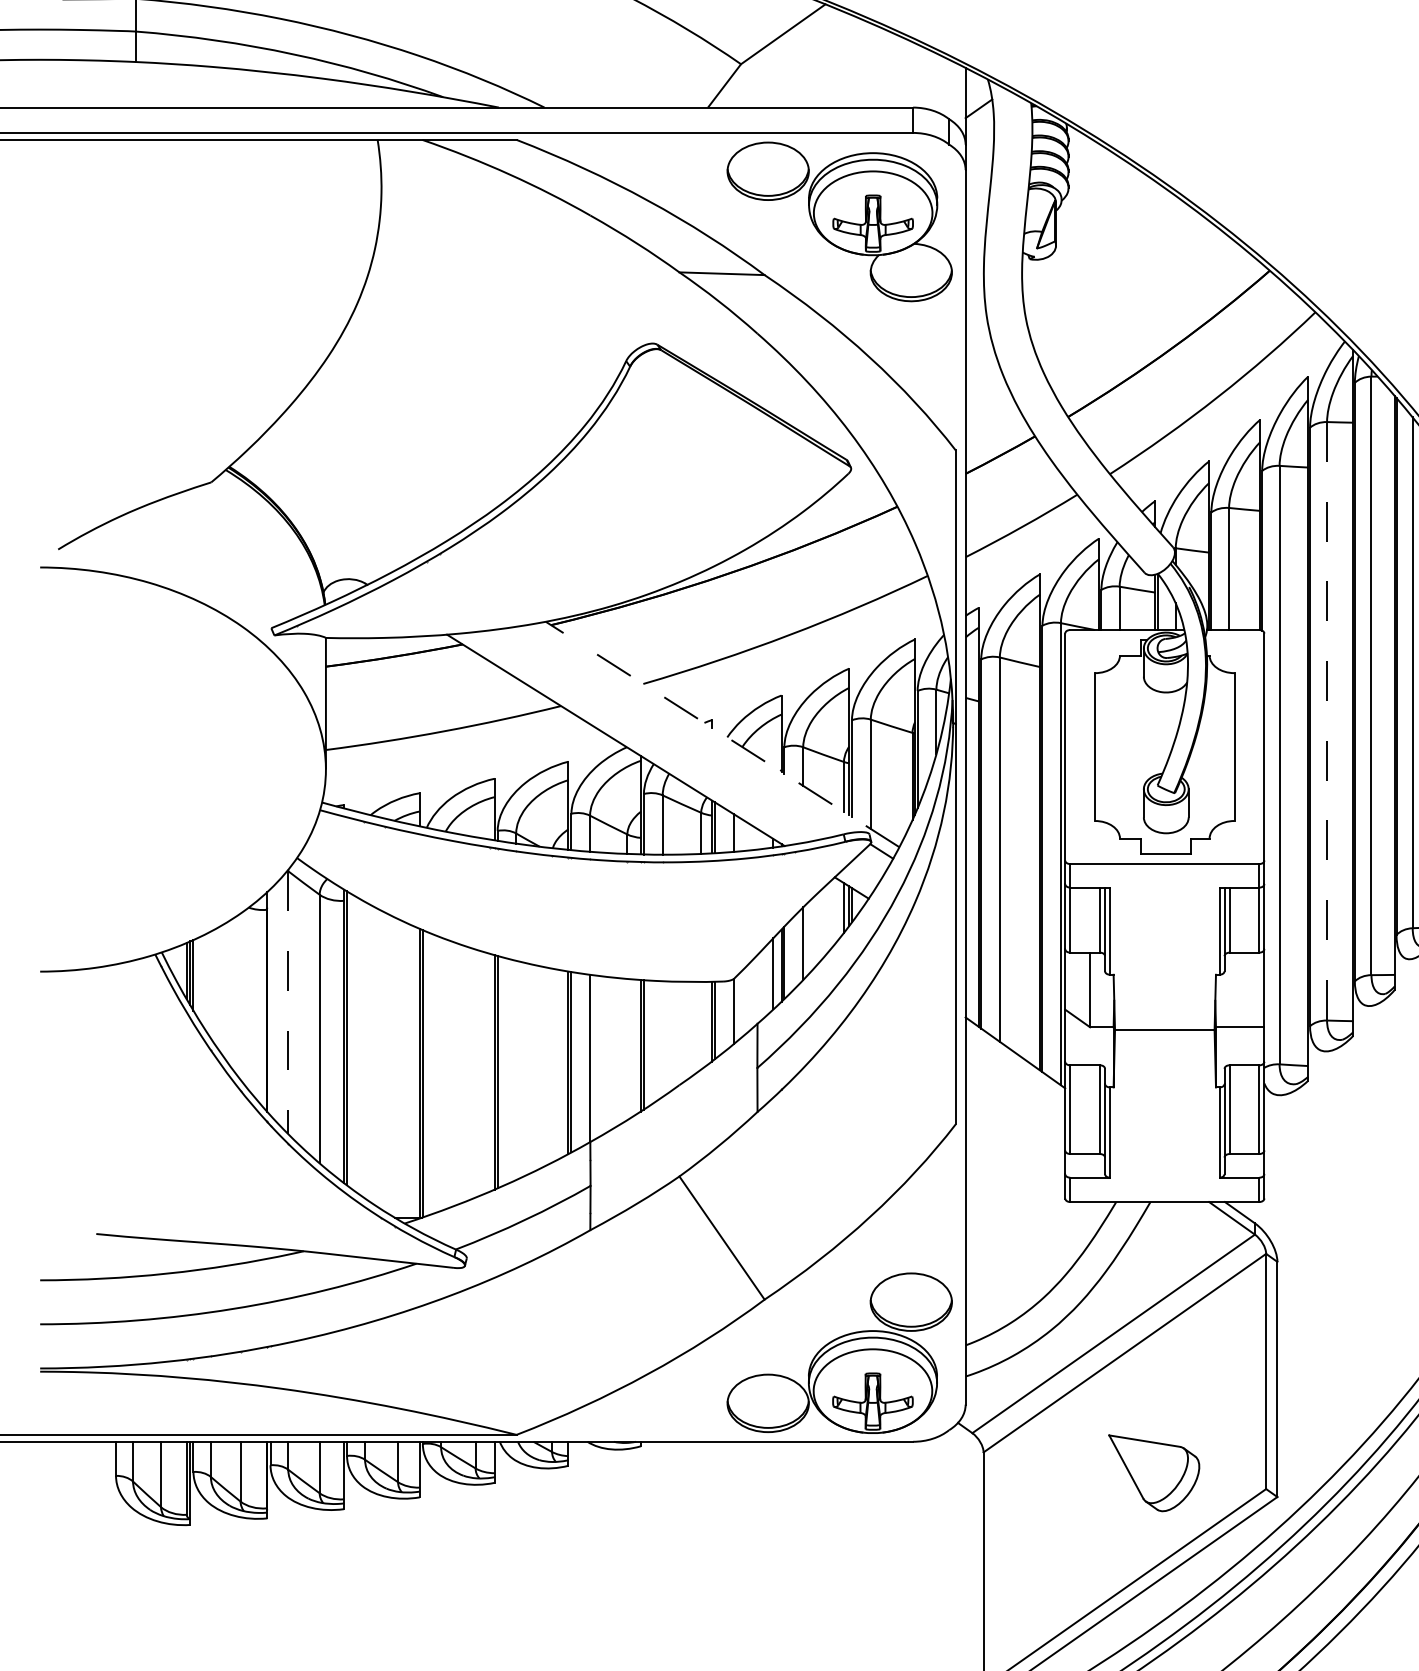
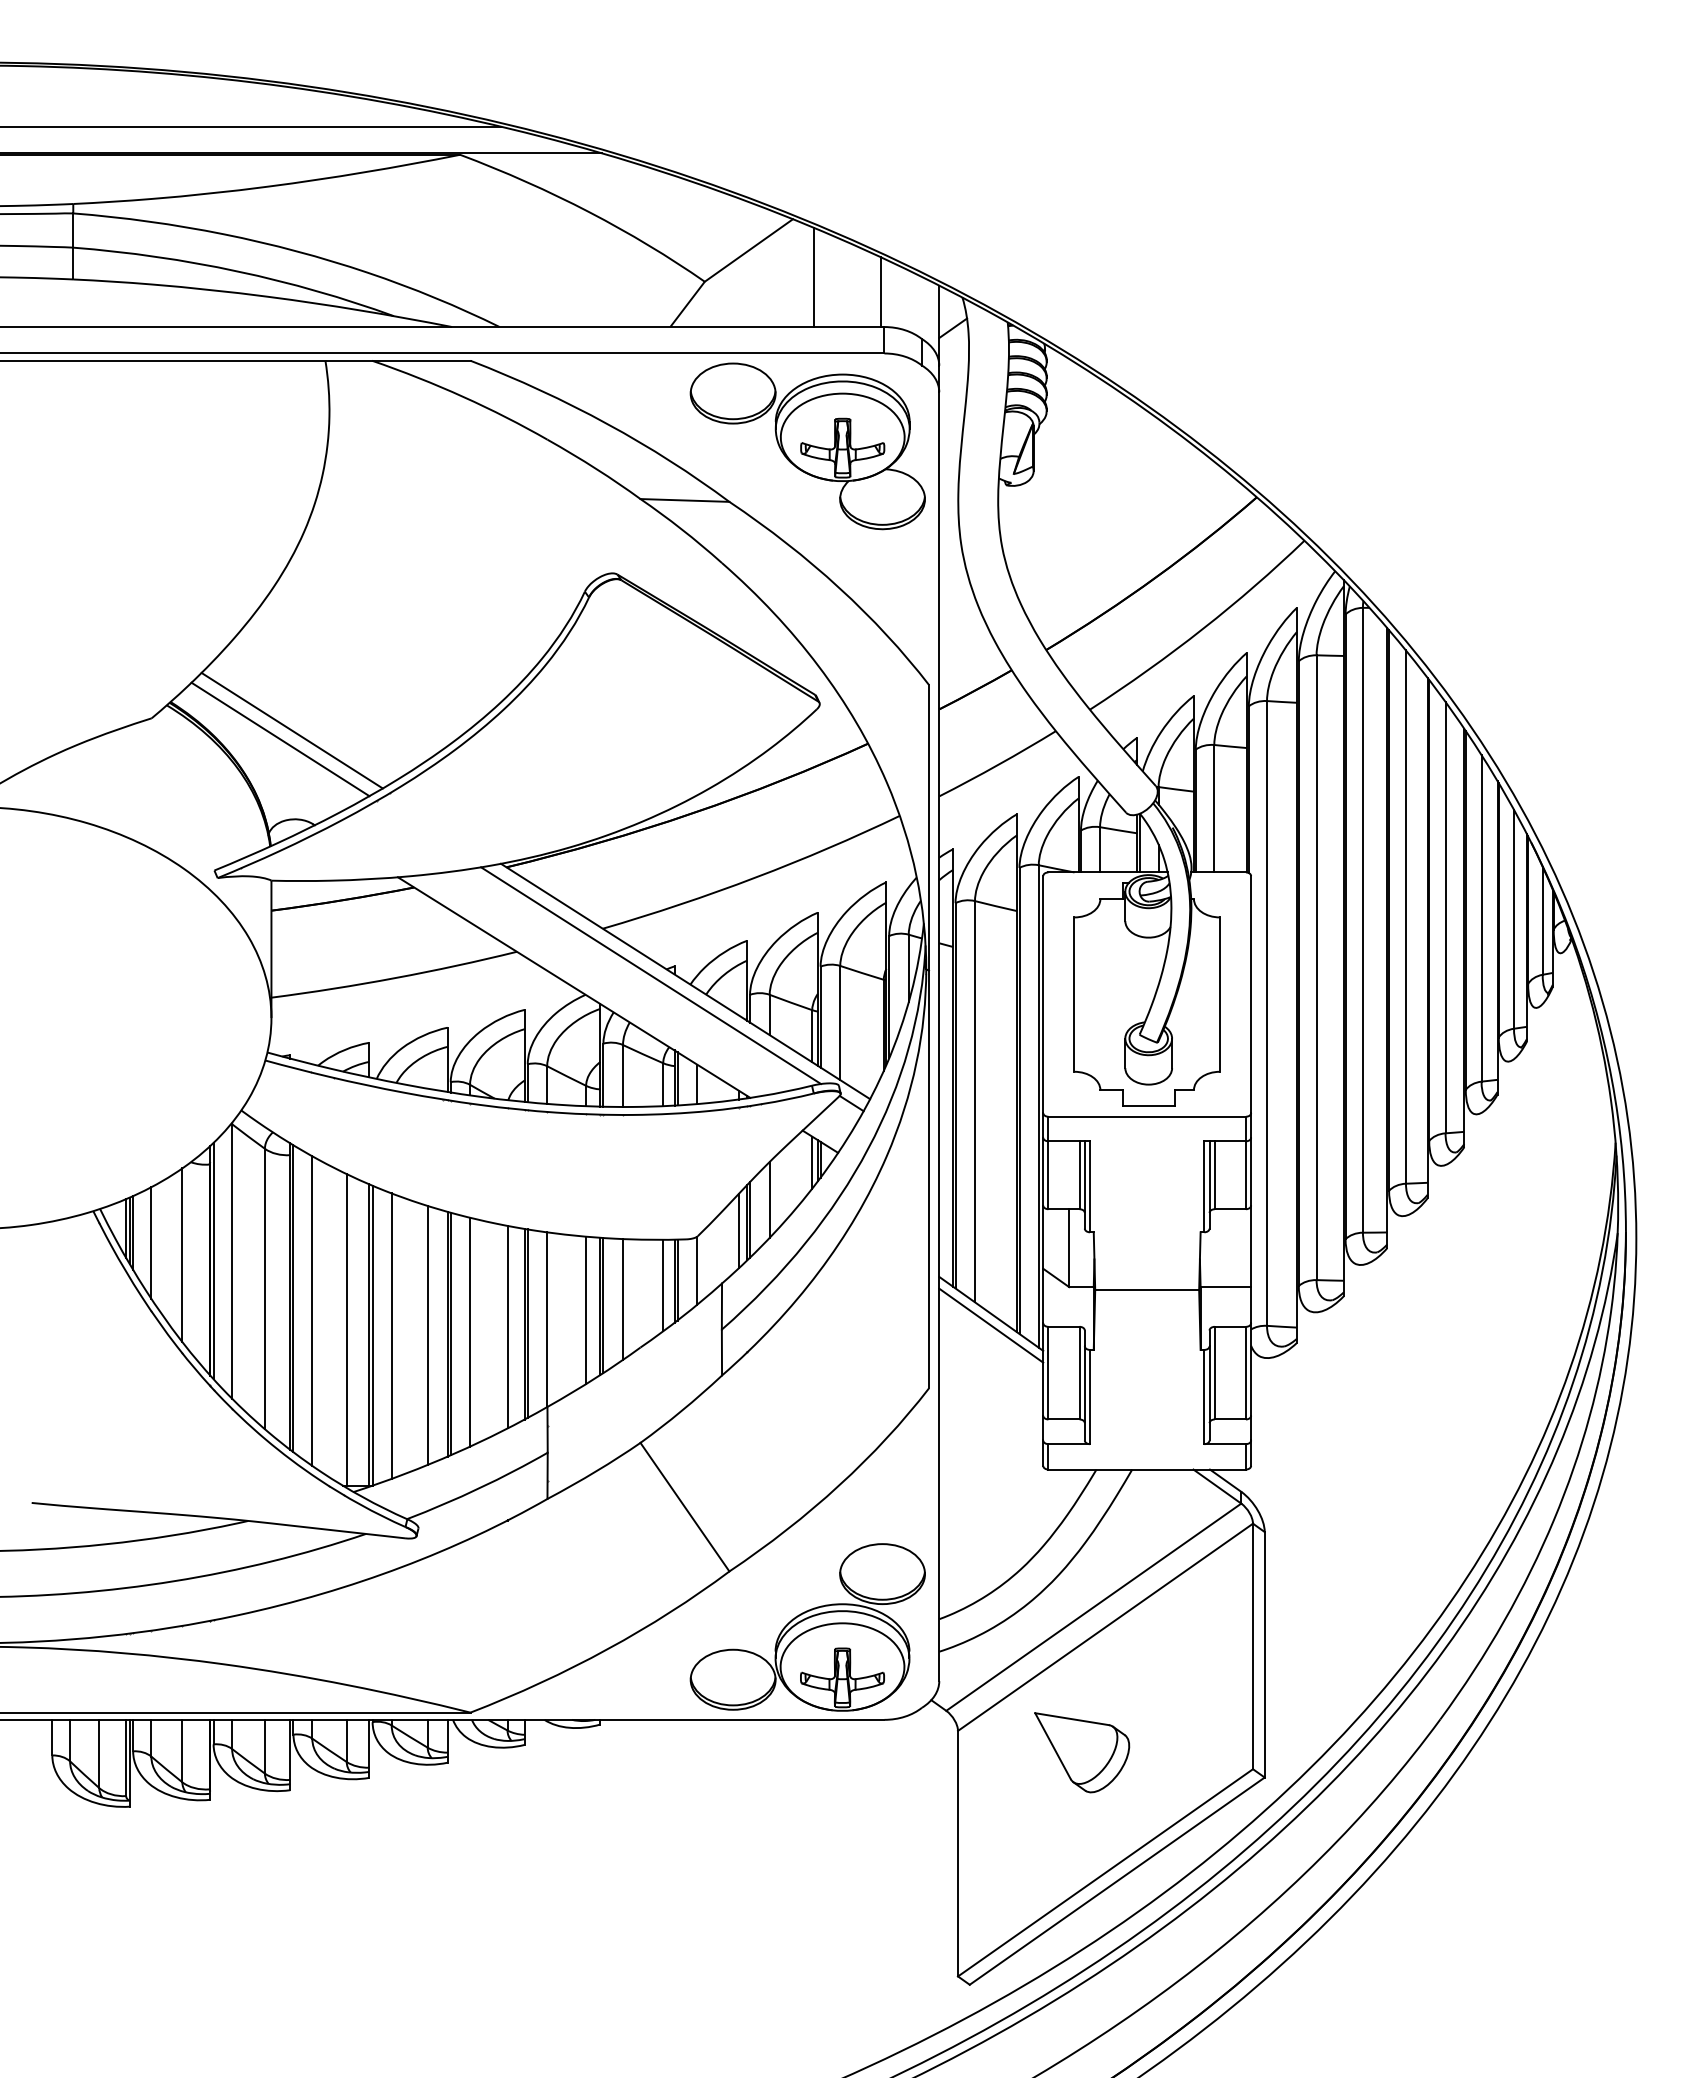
line: (845, 60) -> (813, 277), added
line: (909, 74) -> (880, 292), added
line: (345, 494) -> (291, 730), added
line: (334, 502) -> (280, 739), added
line: (1326, 722) -> (1316, 968), dashed -> solid
line: (689, 728) -> (651, 975), added
line: (722, 734) -> (685, 981), dashed -> solid
line: (211, 984) -> (151, 1242), added
line: (240, 996) -> (182, 1255), added
line: (270, 1001) -> (213, 1260), added
line: (288, 1003) -> (232, 1262), dashed -> solid
line: (701, 1025) -> (663, 1285), added
line: (663, 1039) -> (623, 1299), added
line: (365, 1049) -> (312, 1310), added
line: (627, 1049) -> (586, 1310), added
line: (552, 1064) -> (507, 1326), added
line: (1015, 1064) -> (991, 1325), added
line: (397, 1067) -> (346, 1329), added
line: (516, 1069) -> (470, 1331), added
line: (475, 1072) -> (427, 1334), added
line: (440, 1073) -> (391, 1335), added
part: (1154, 1473) -> (1082, 1752), moved

